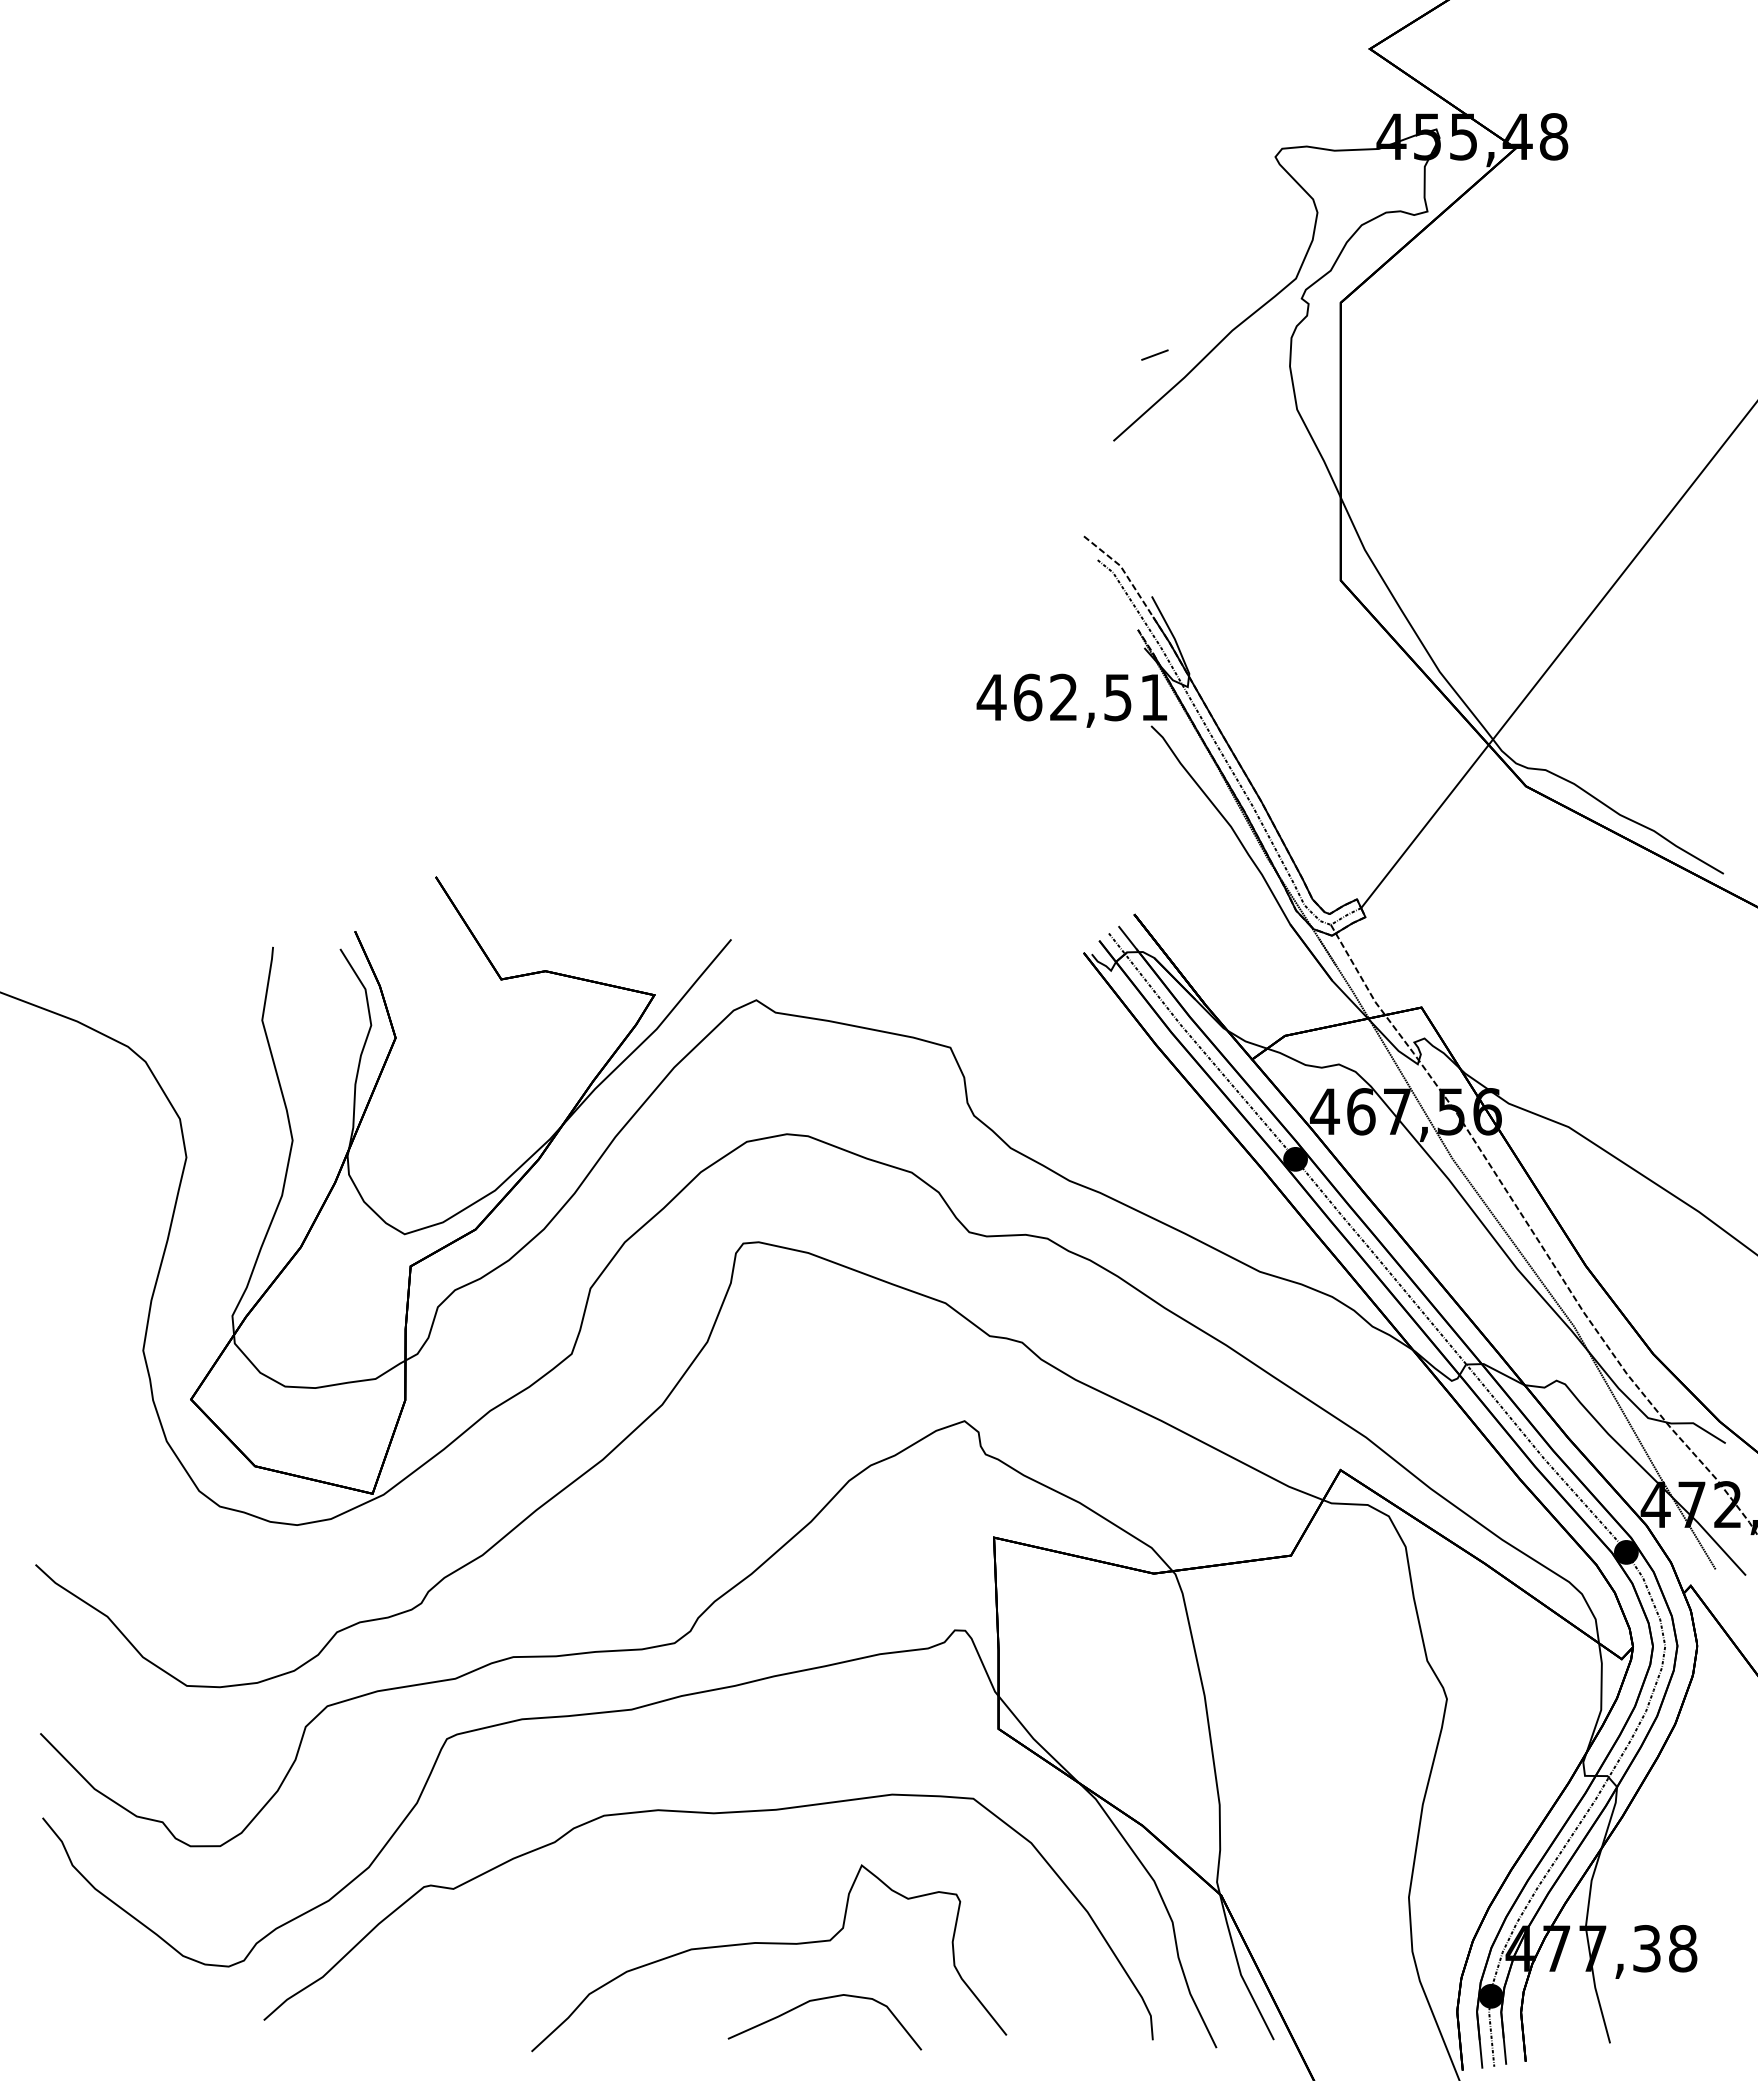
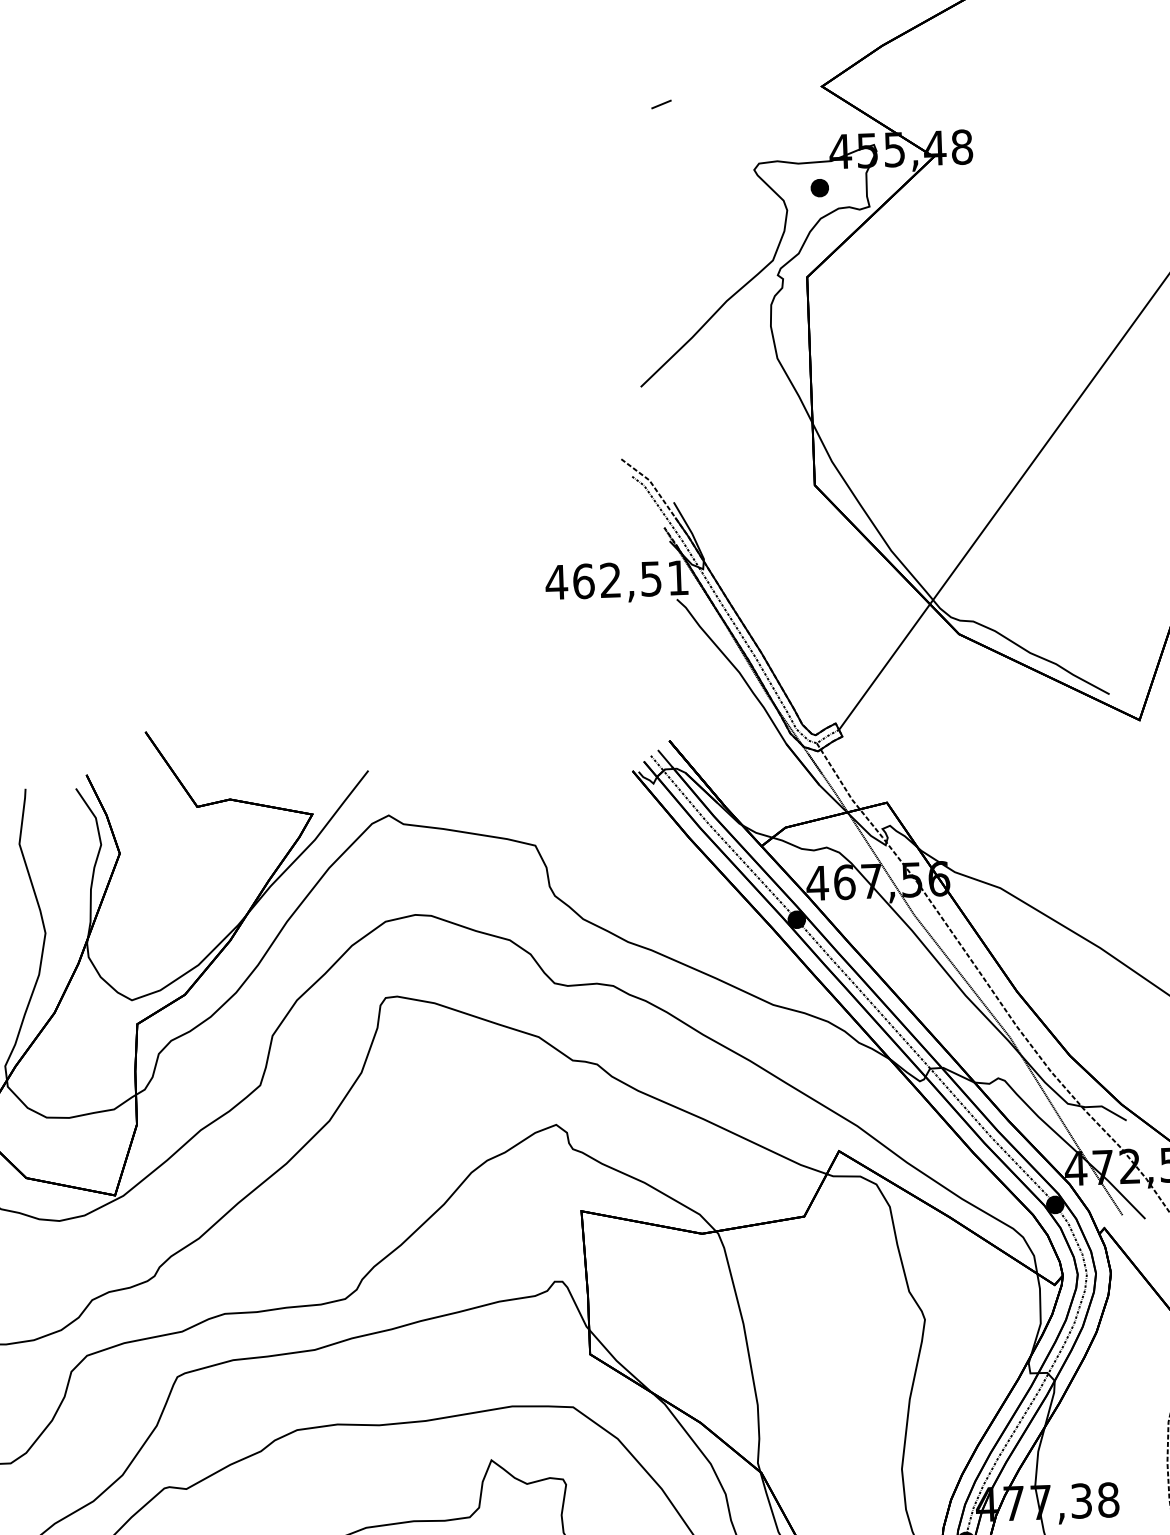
part: (1361, 184) -> (819, 188), added
line: (1154, 354) -> (661, 104), moved

